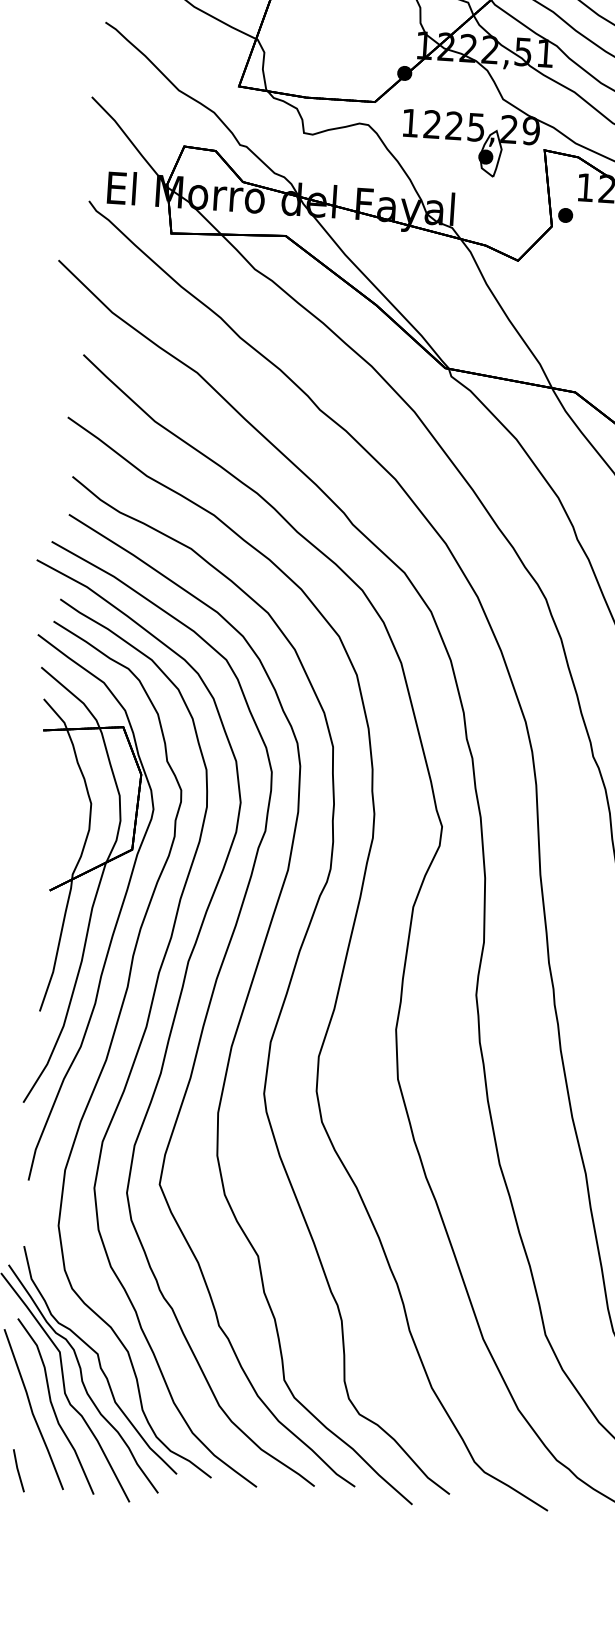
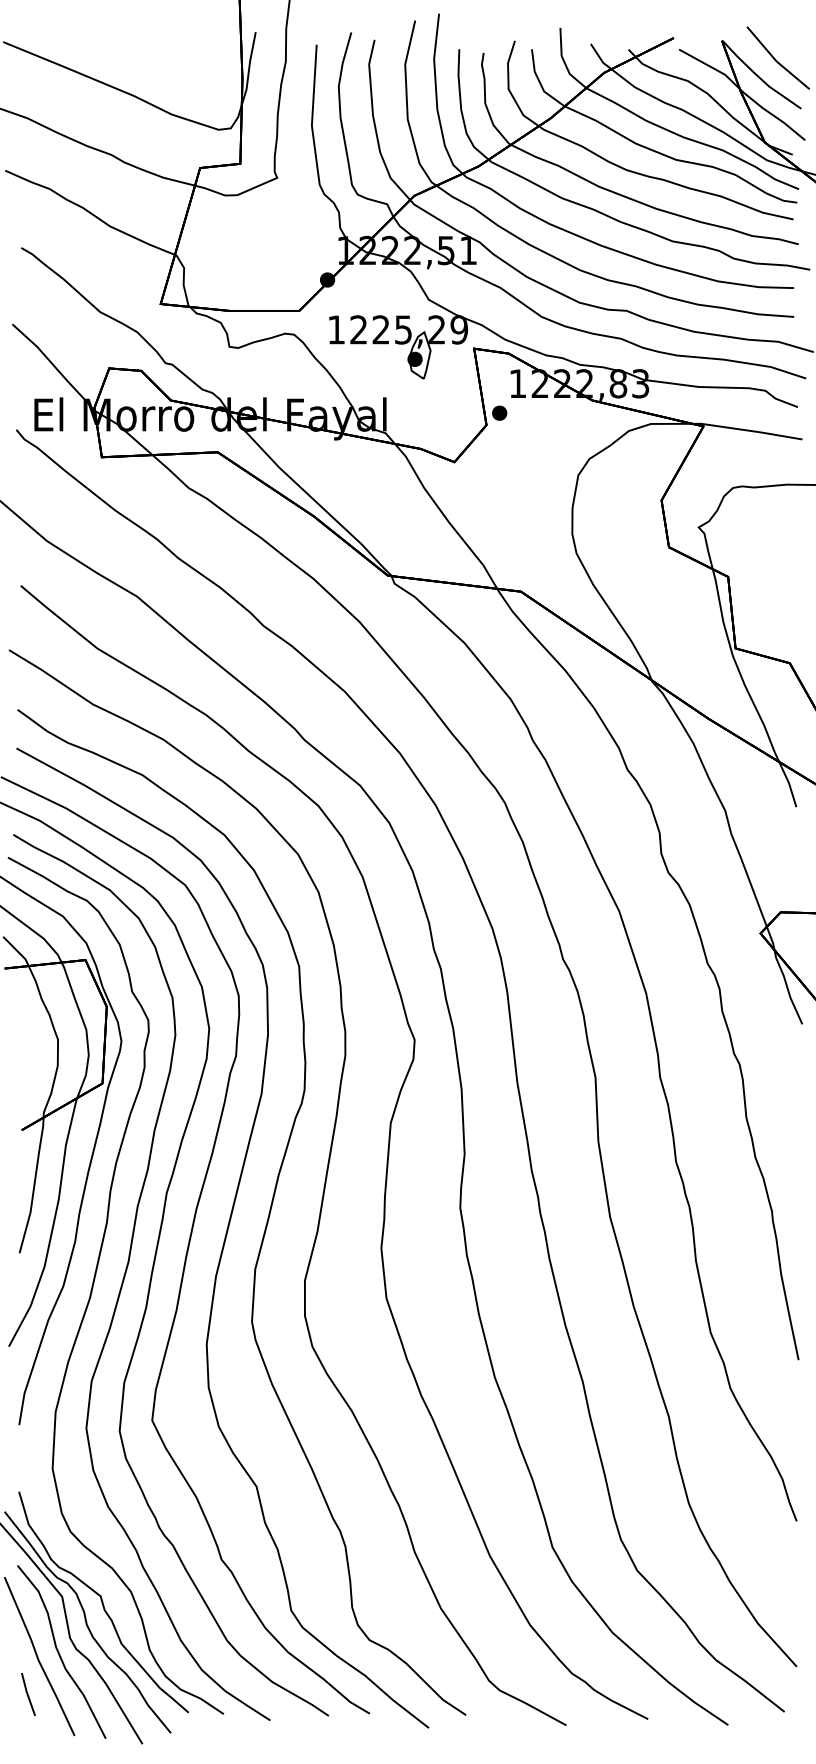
part: (18, 1470) -> (28, 1694), moved

